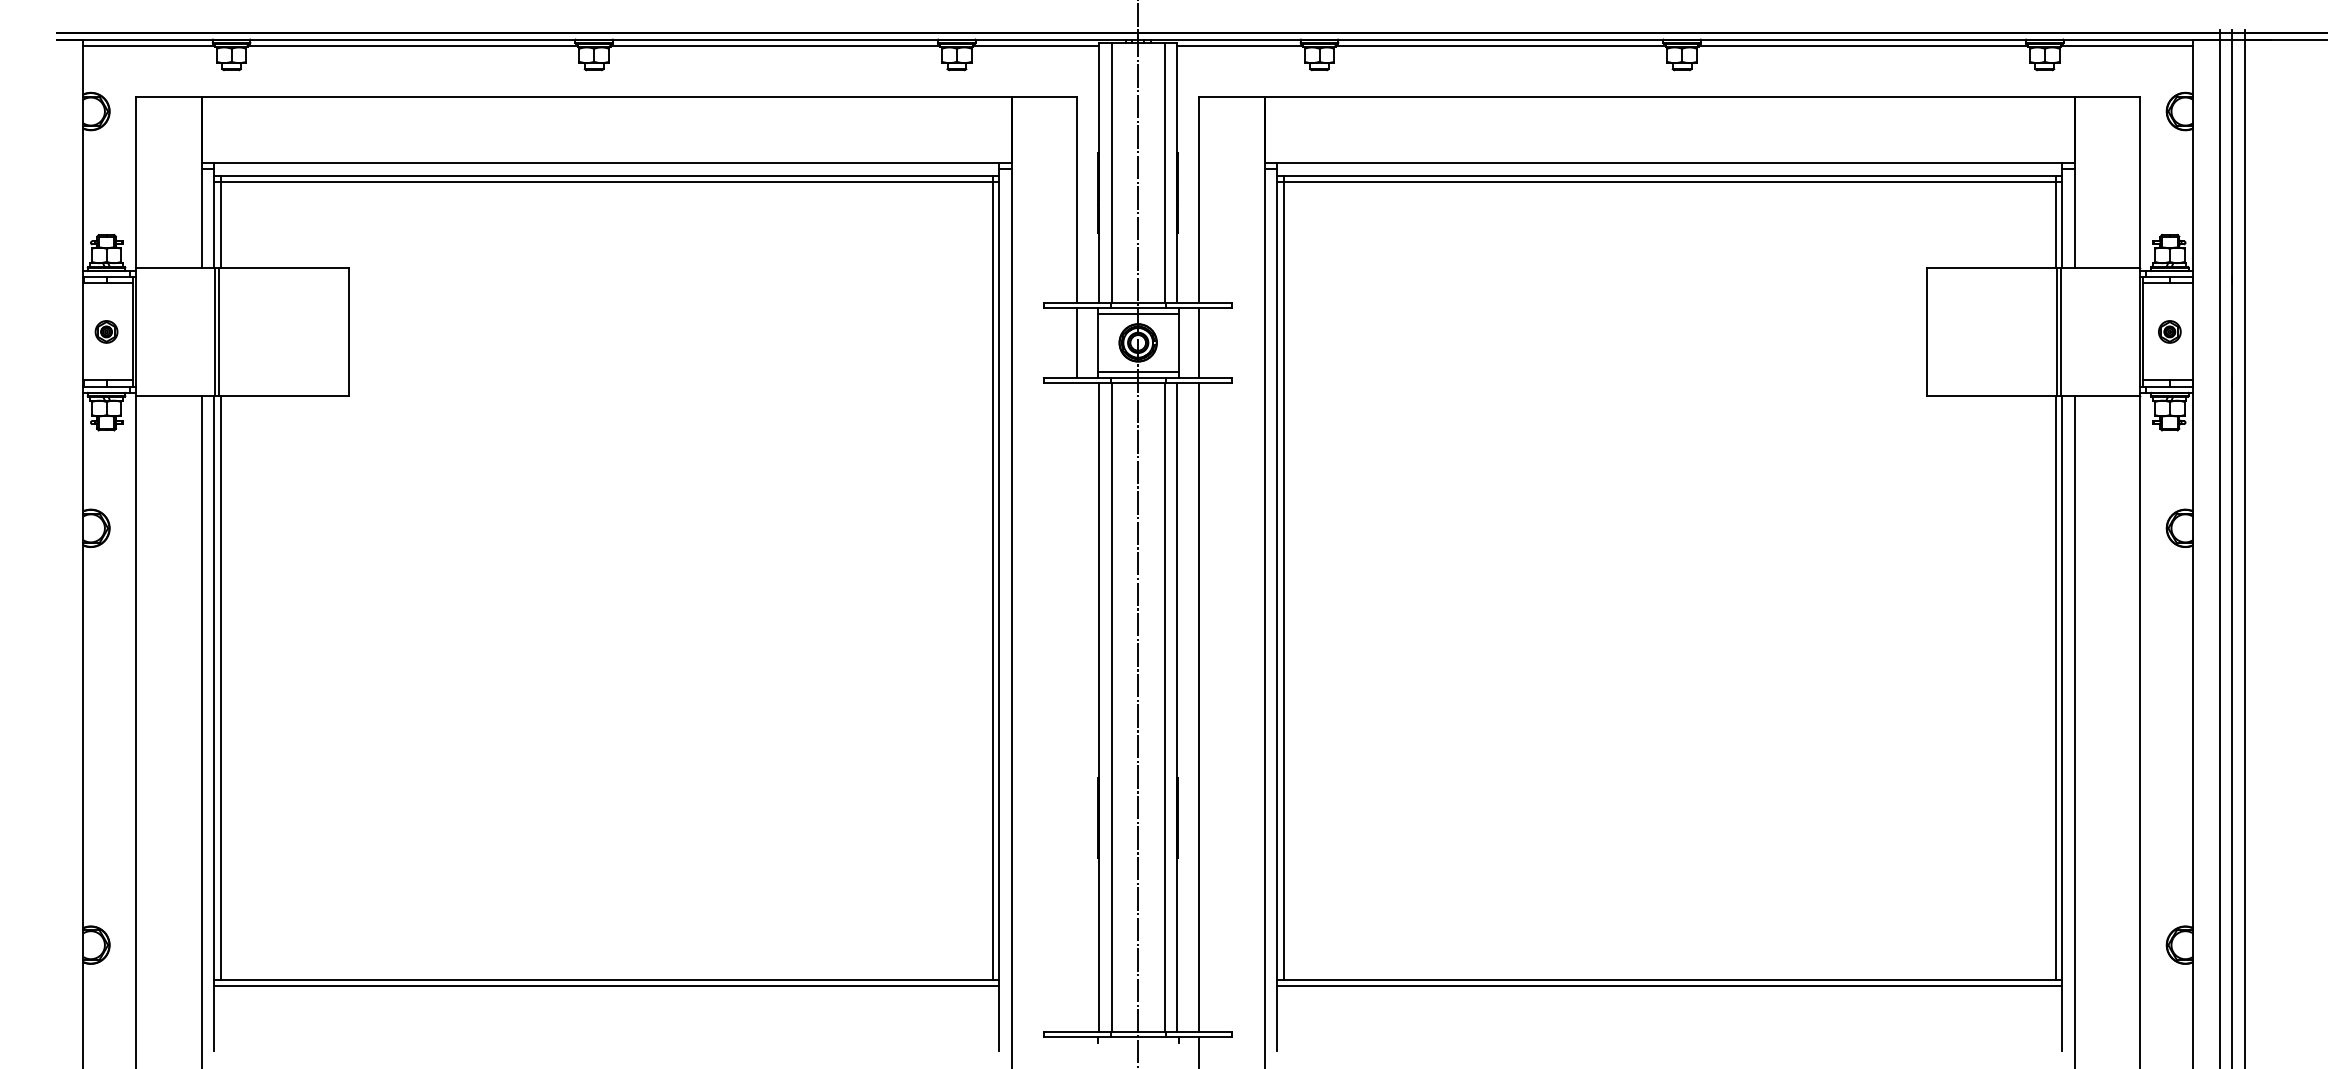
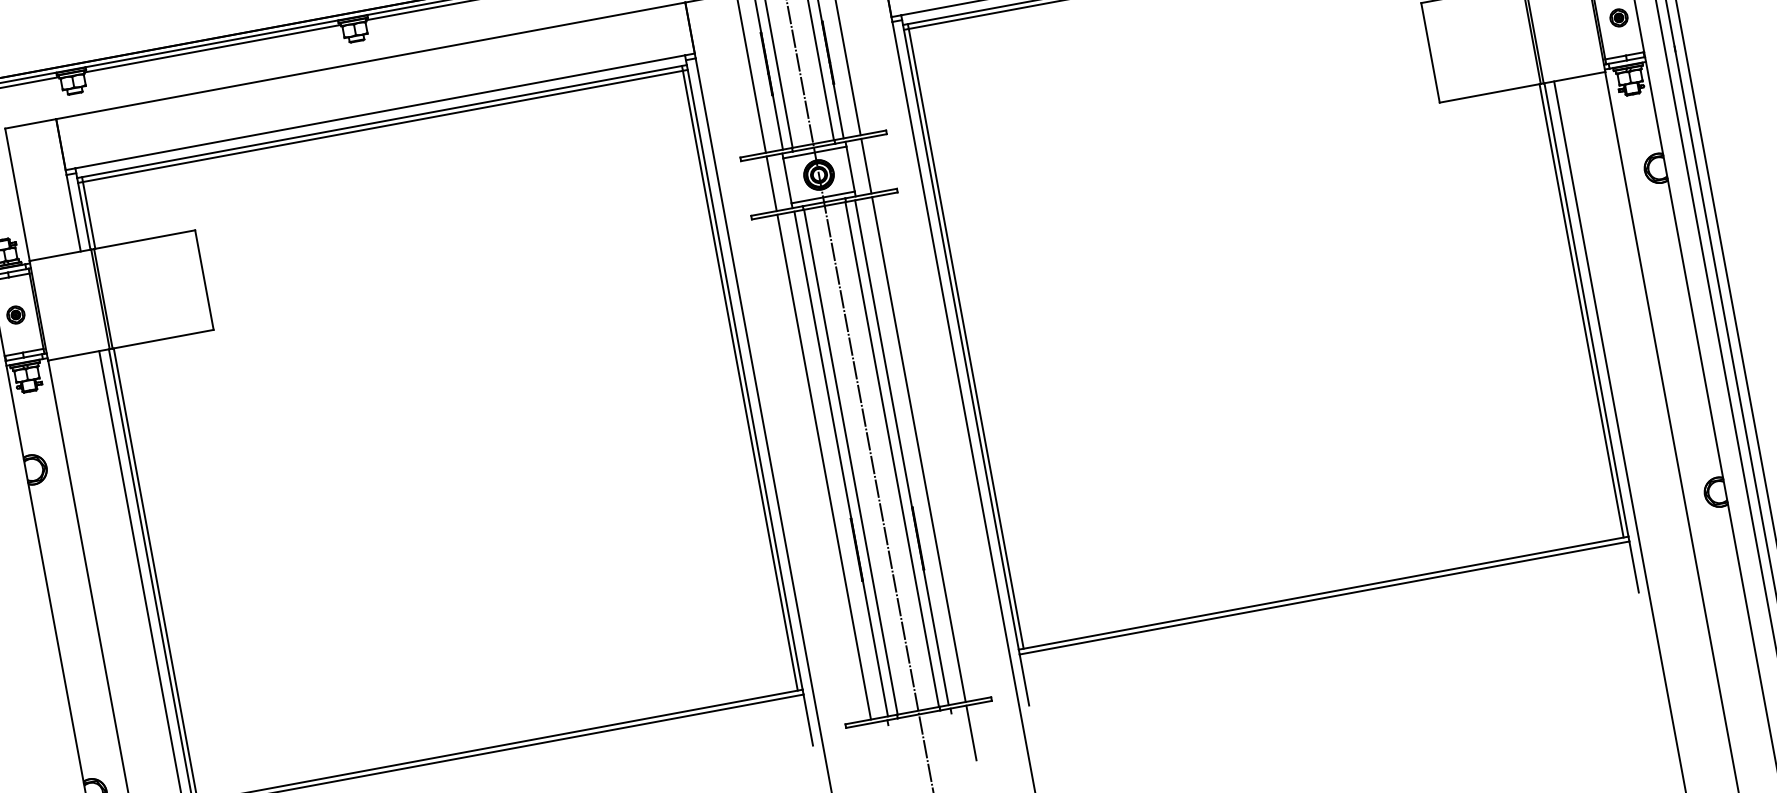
line: (1077, 707) -> (824, 467), added

